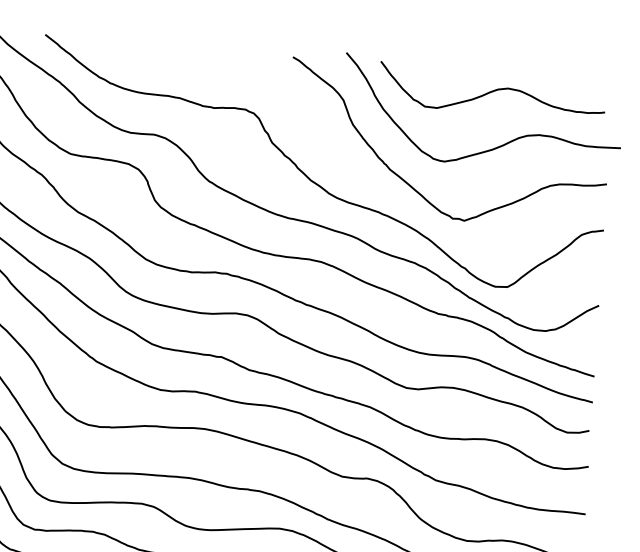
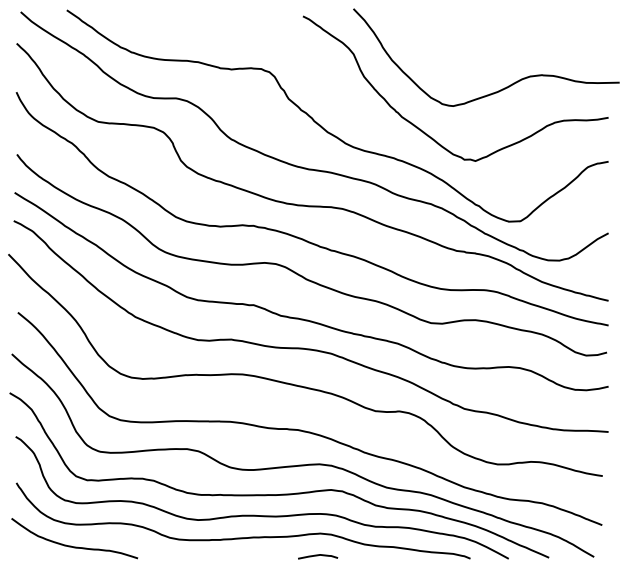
curve: (492, 90) -> (494, 35), removed

